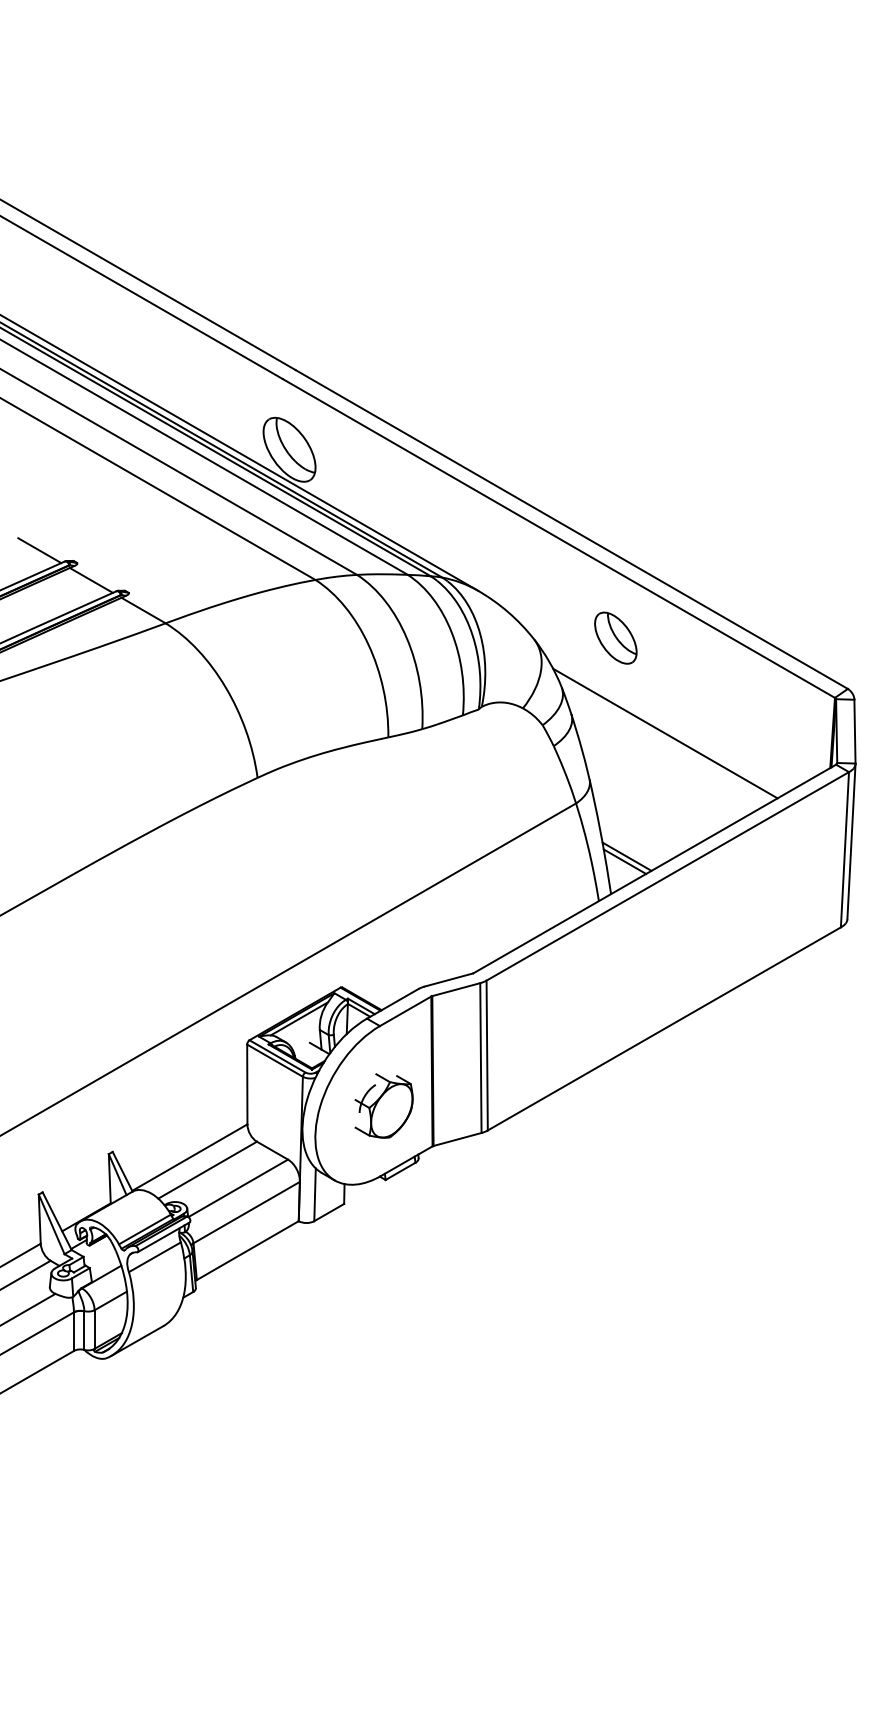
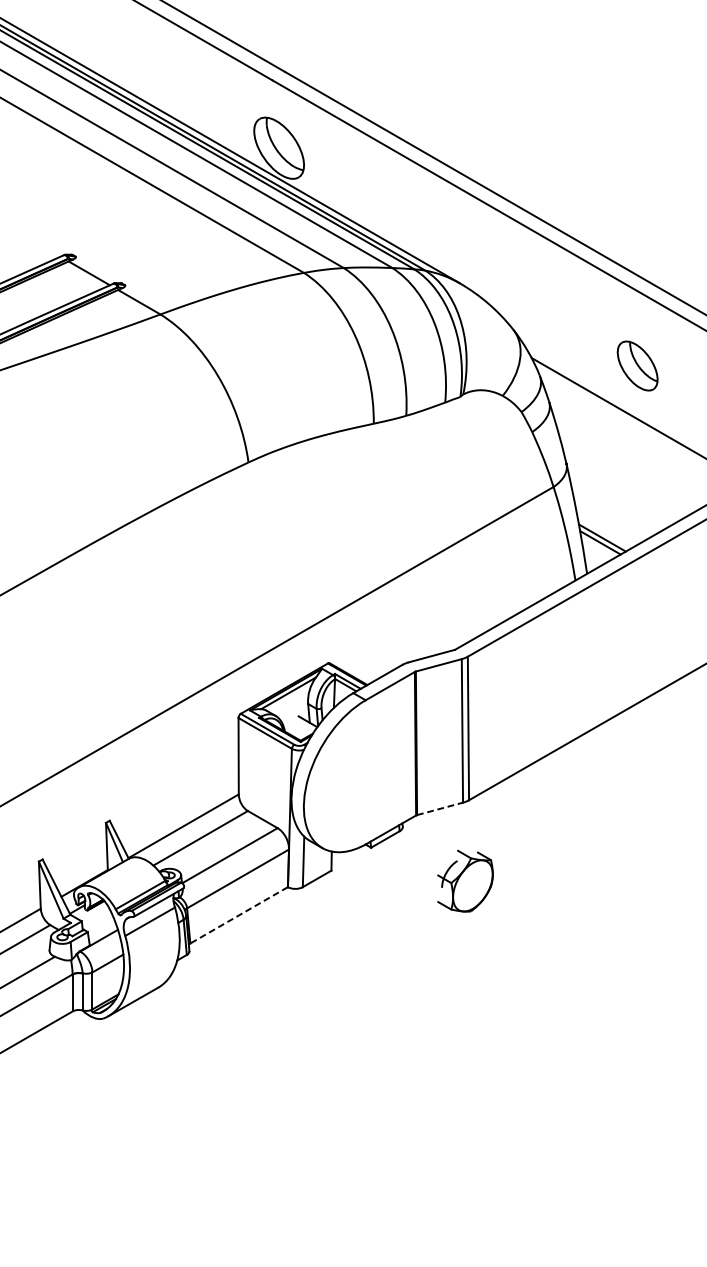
line: (39, 550) -> (39, 244), removed
part: (615, 637) -> (637, 365), moved
part: (383, 1105) -> (464, 880), moved
line: (457, 1139) -> (440, 808), solid -> dashed
line: (247, 1250) -> (238, 915), solid -> dashed

